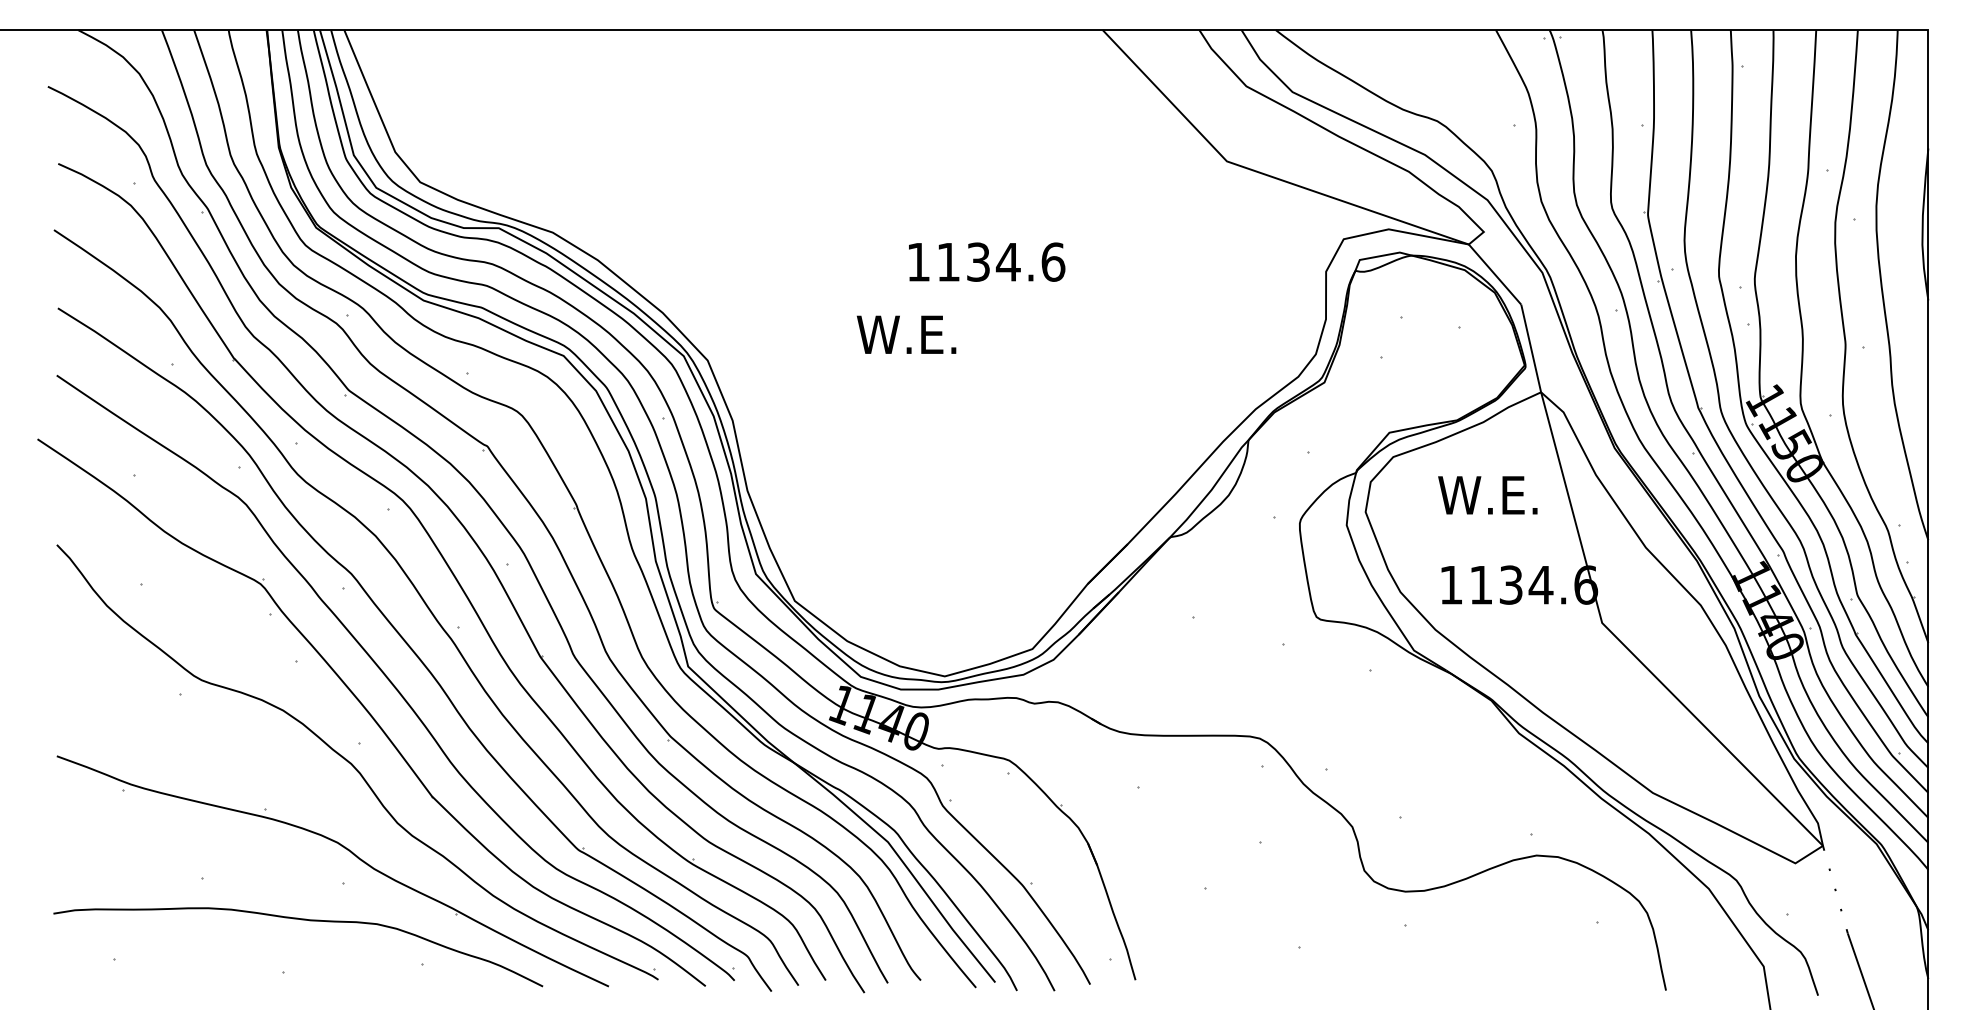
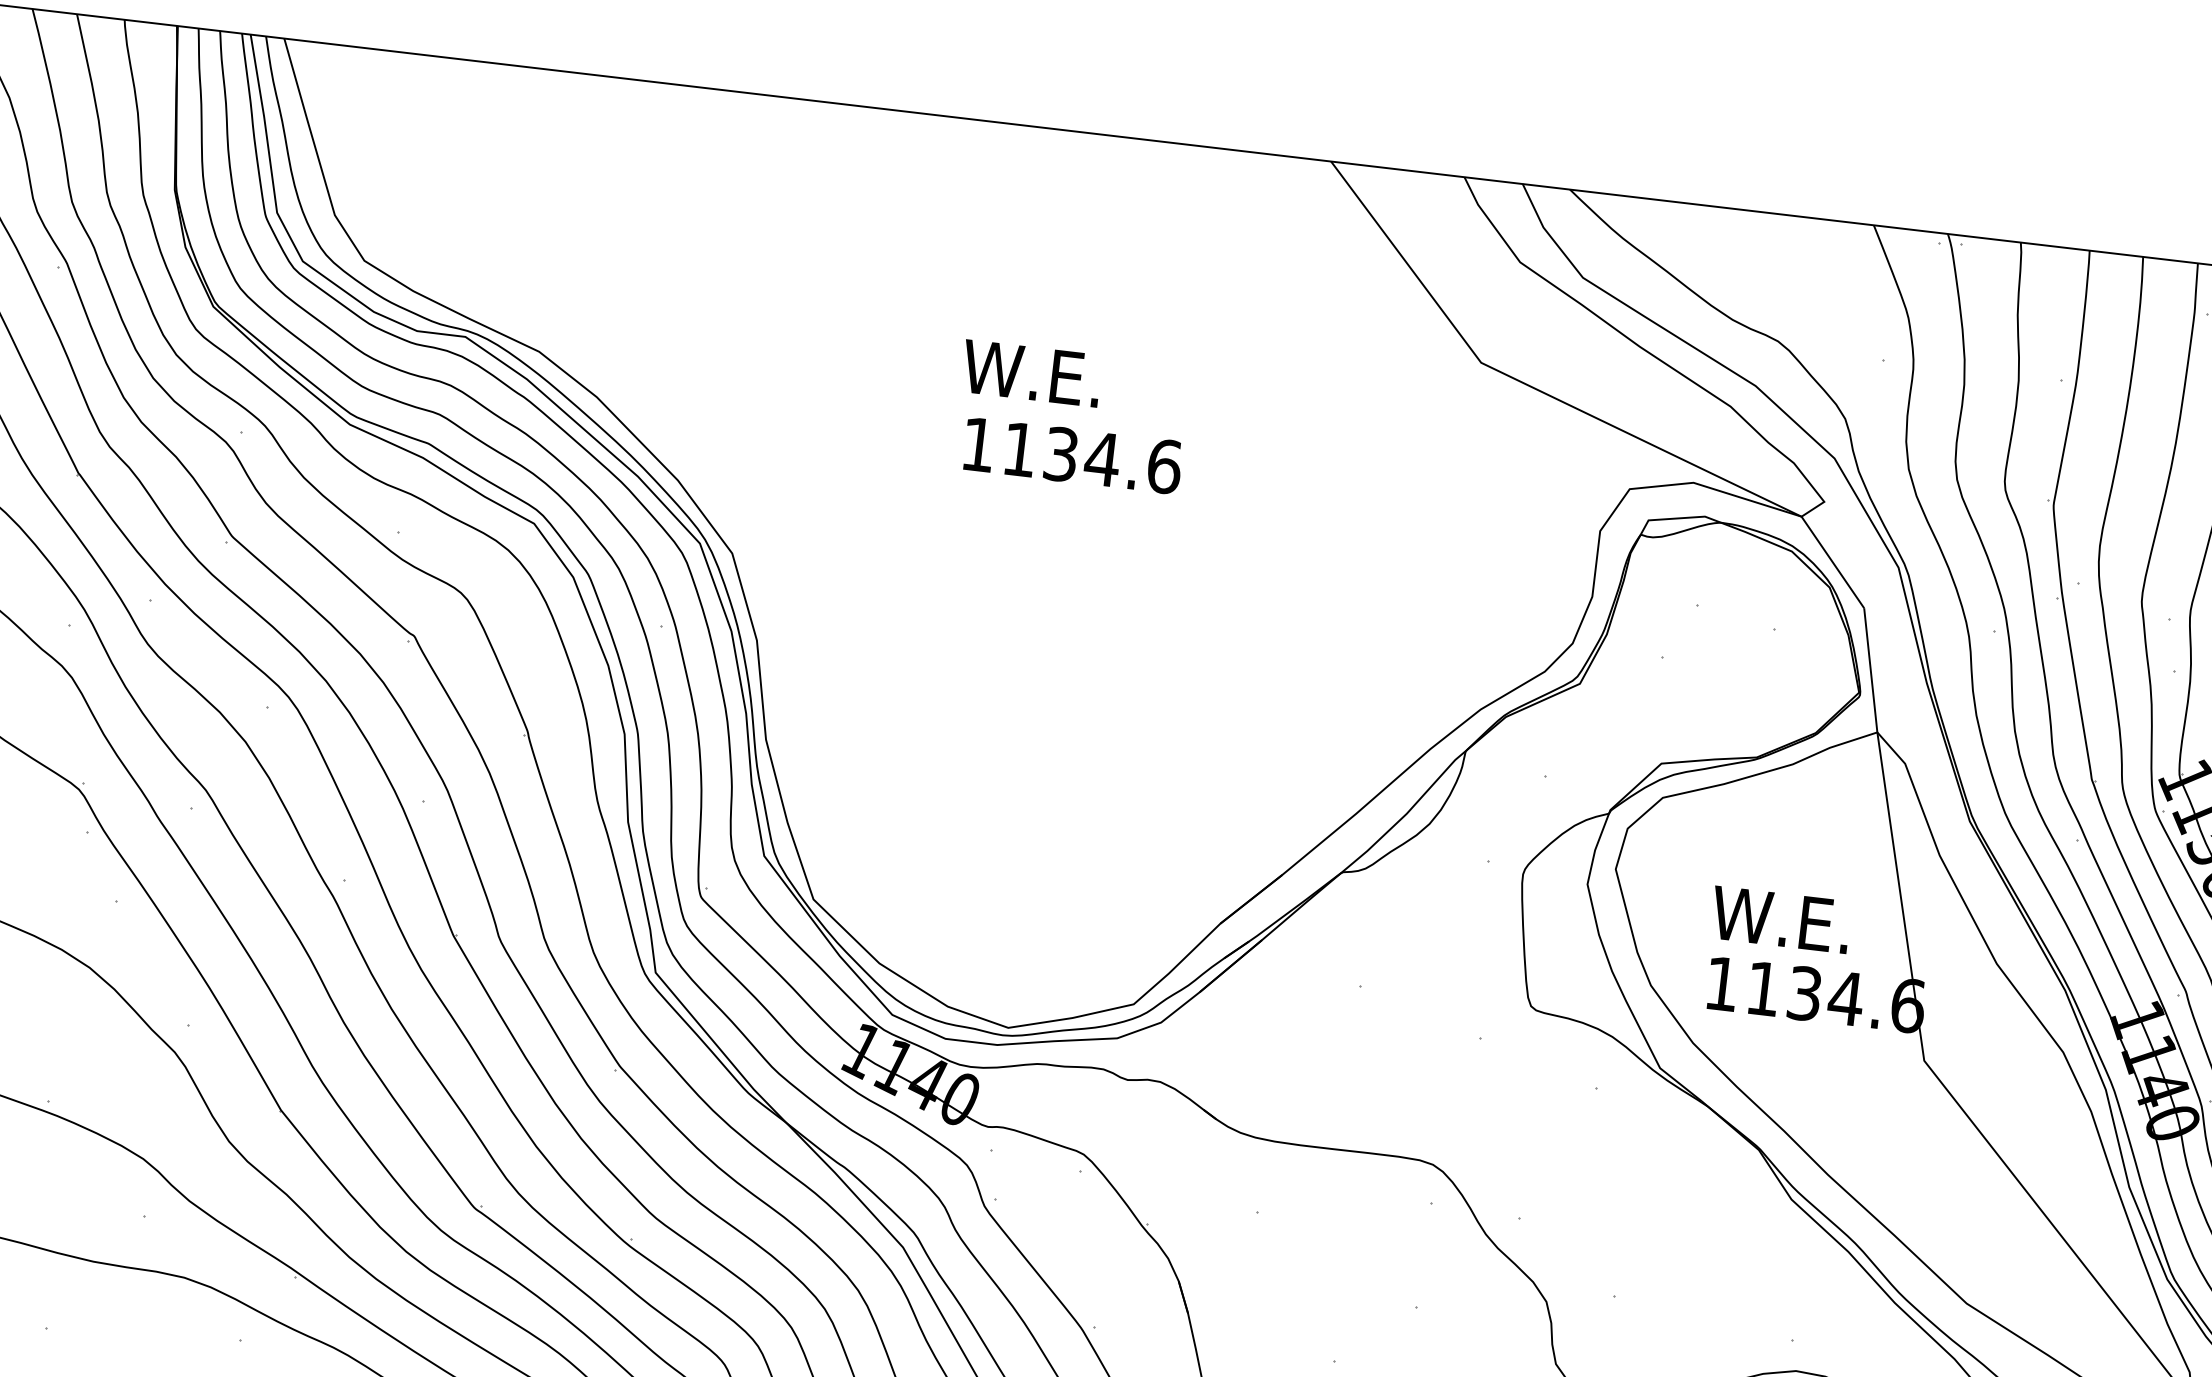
text: (987, 261) -> (1073, 454), moved
text: (906, 334) -> (1031, 373), moved
text: (1487, 495) -> (1780, 919), moved

